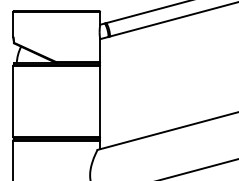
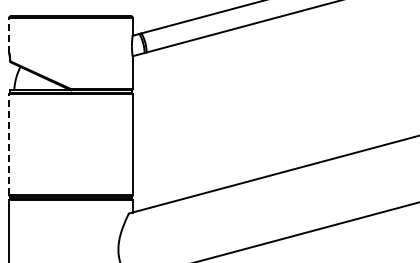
line: (13, 24) -> (9, 35), solid -> dashed
line: (13, 101) -> (9, 144), solid -> dashed

